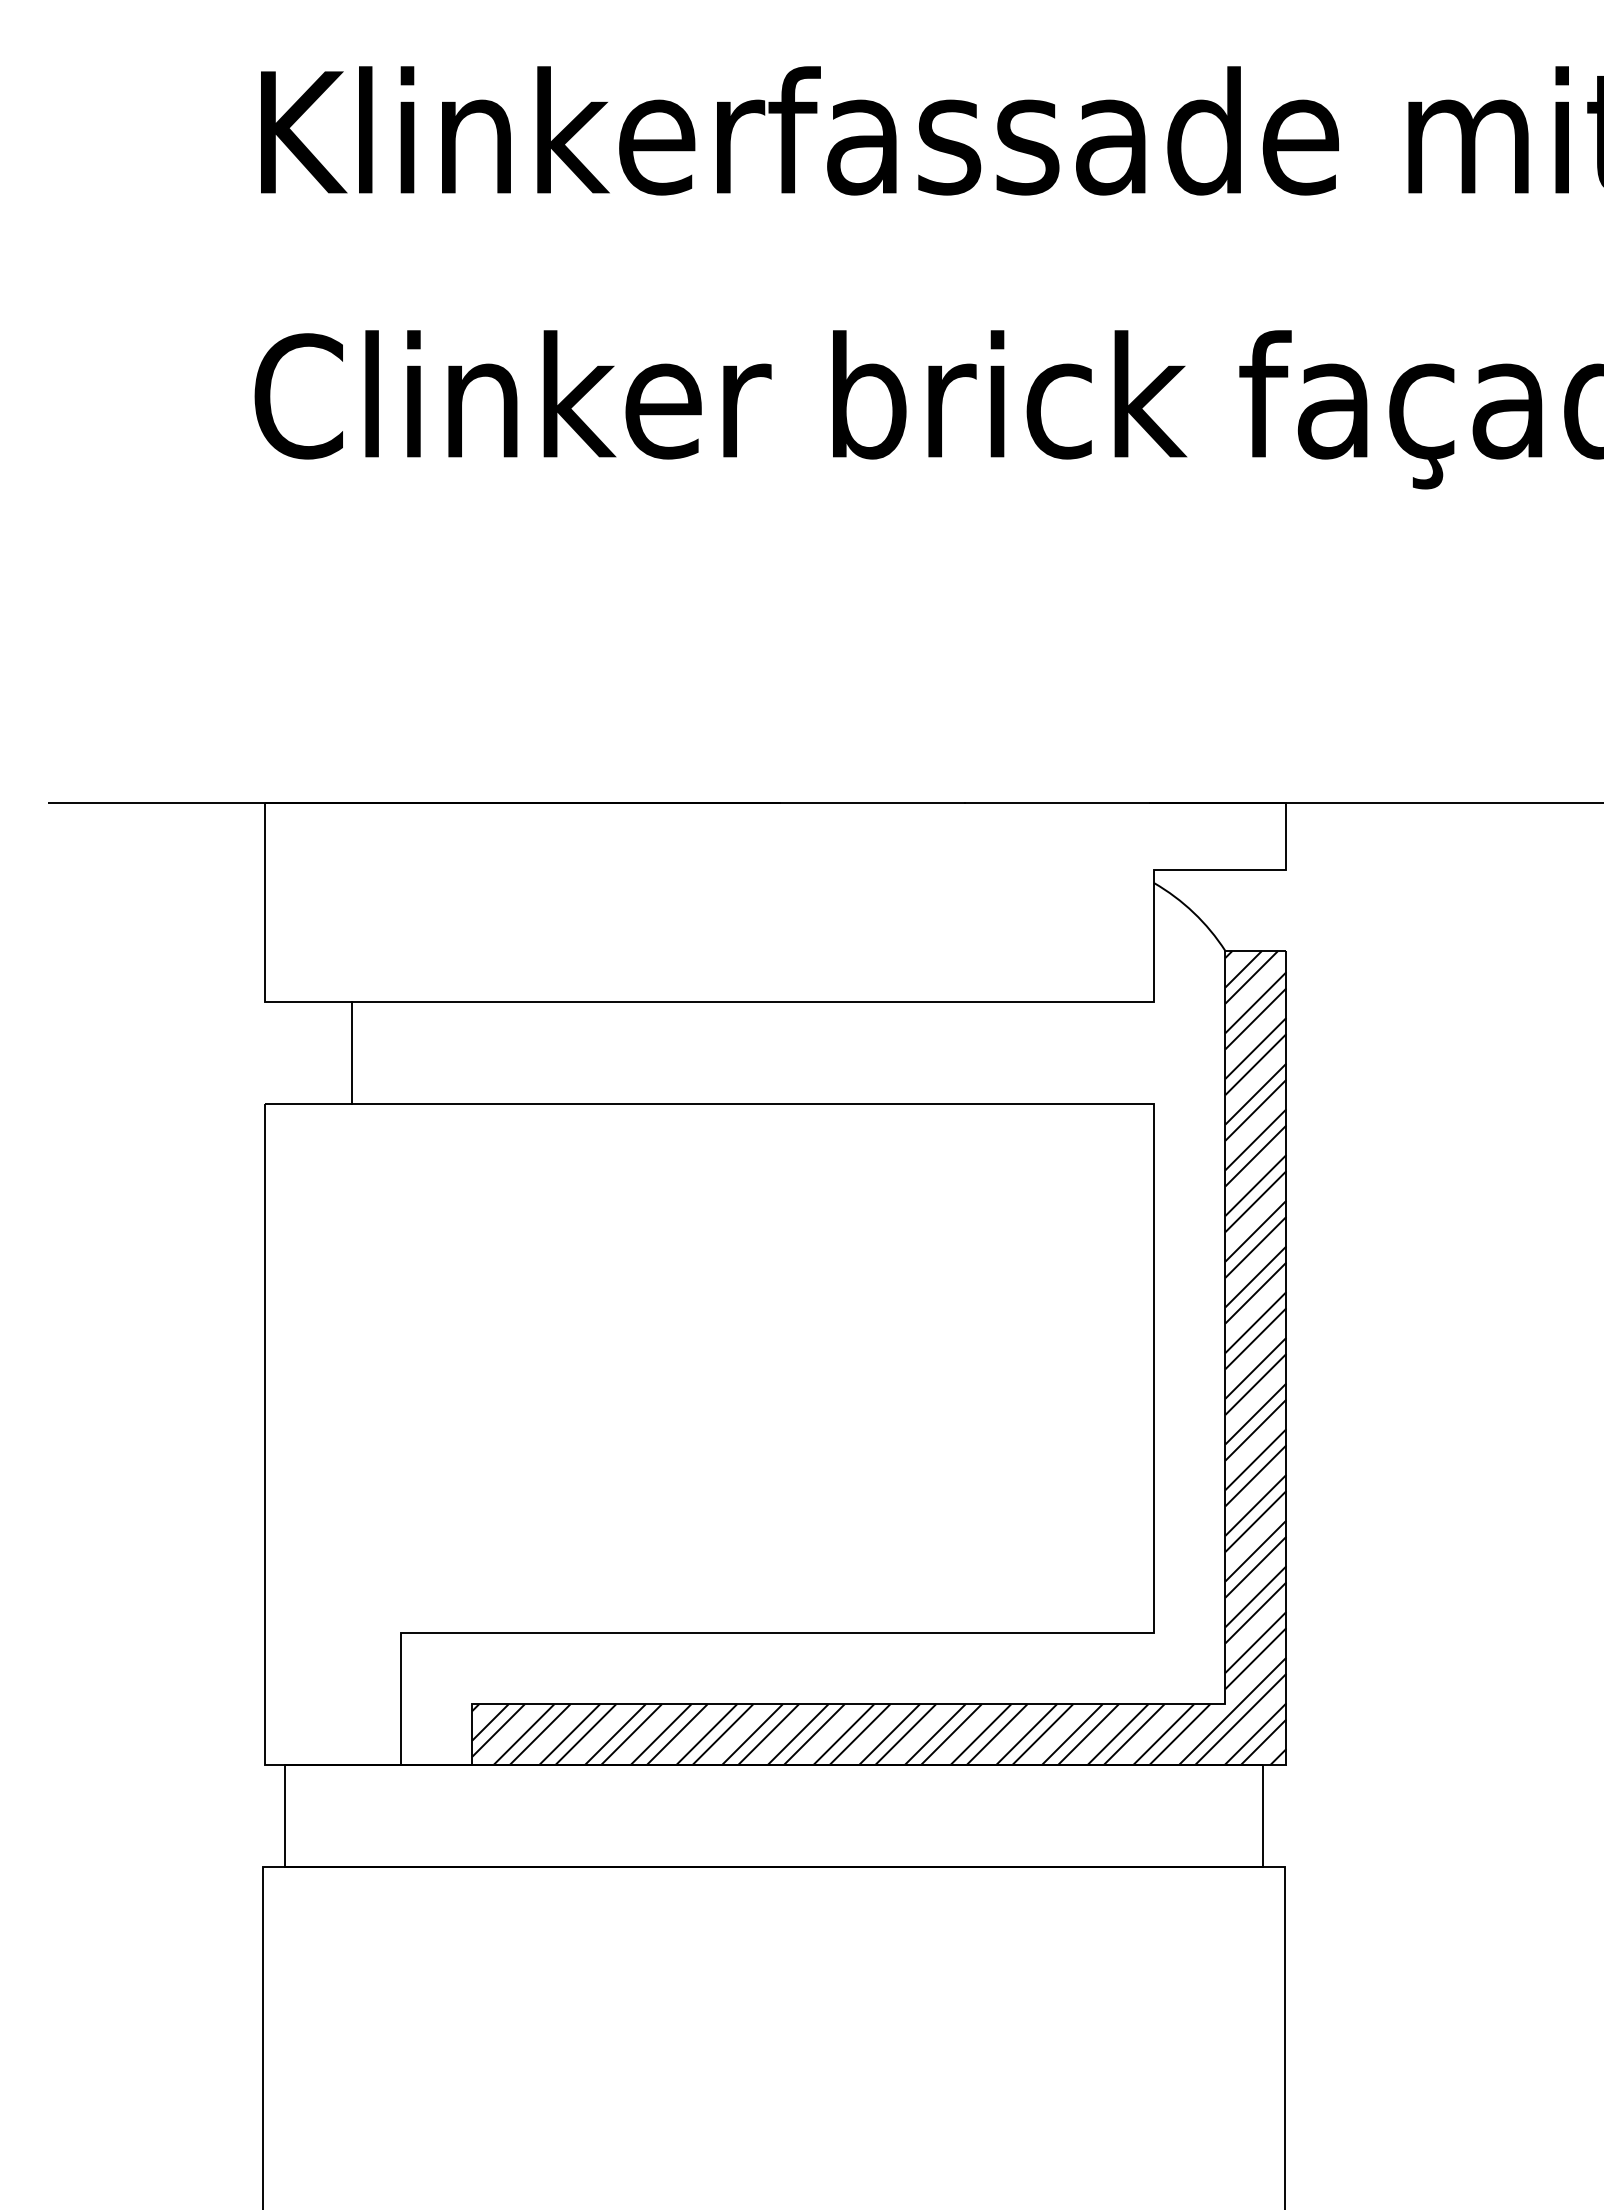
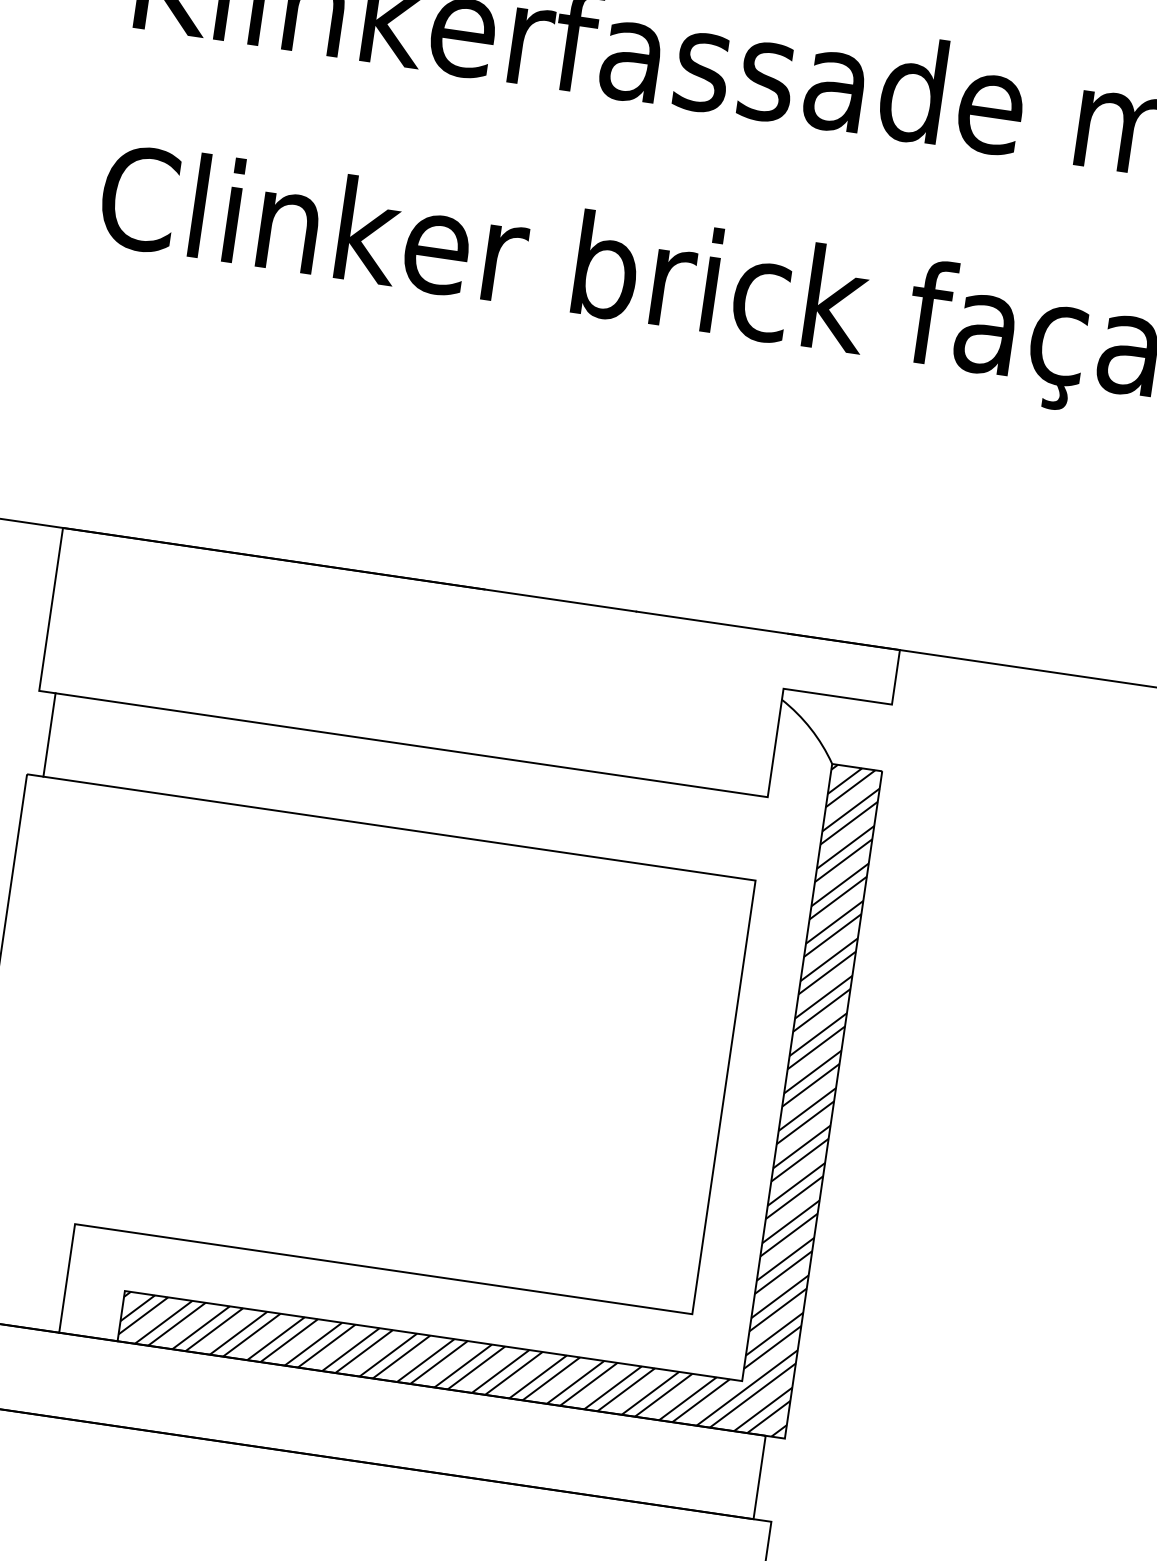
line: (352, 1052) -> (49, 734), moved

